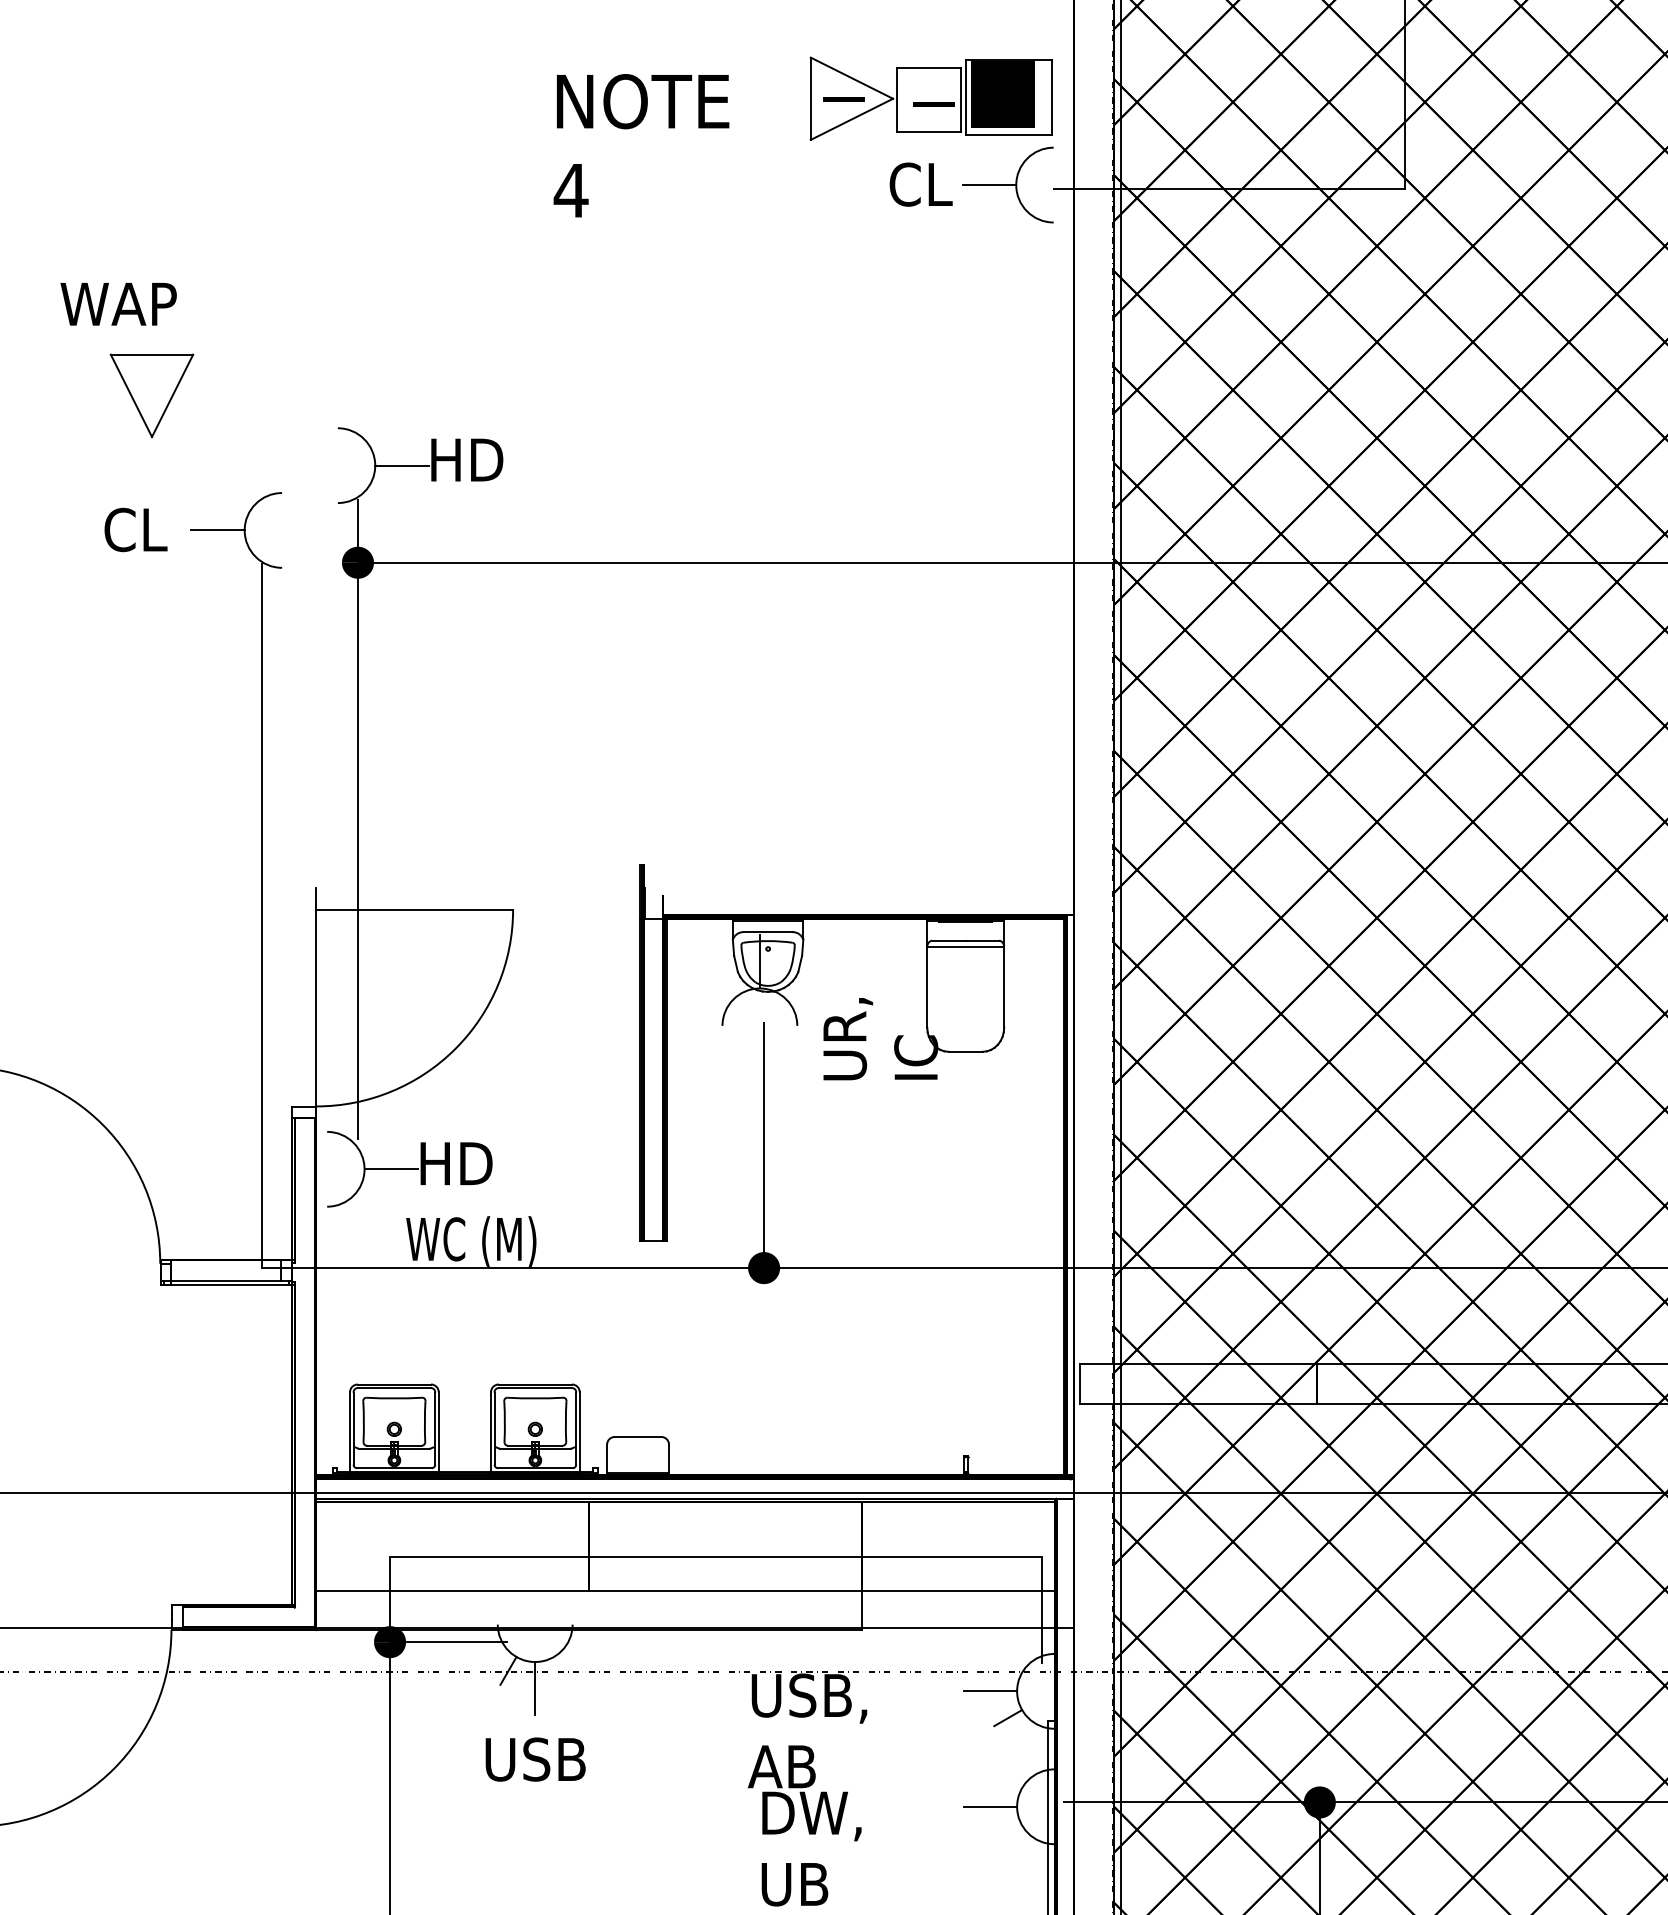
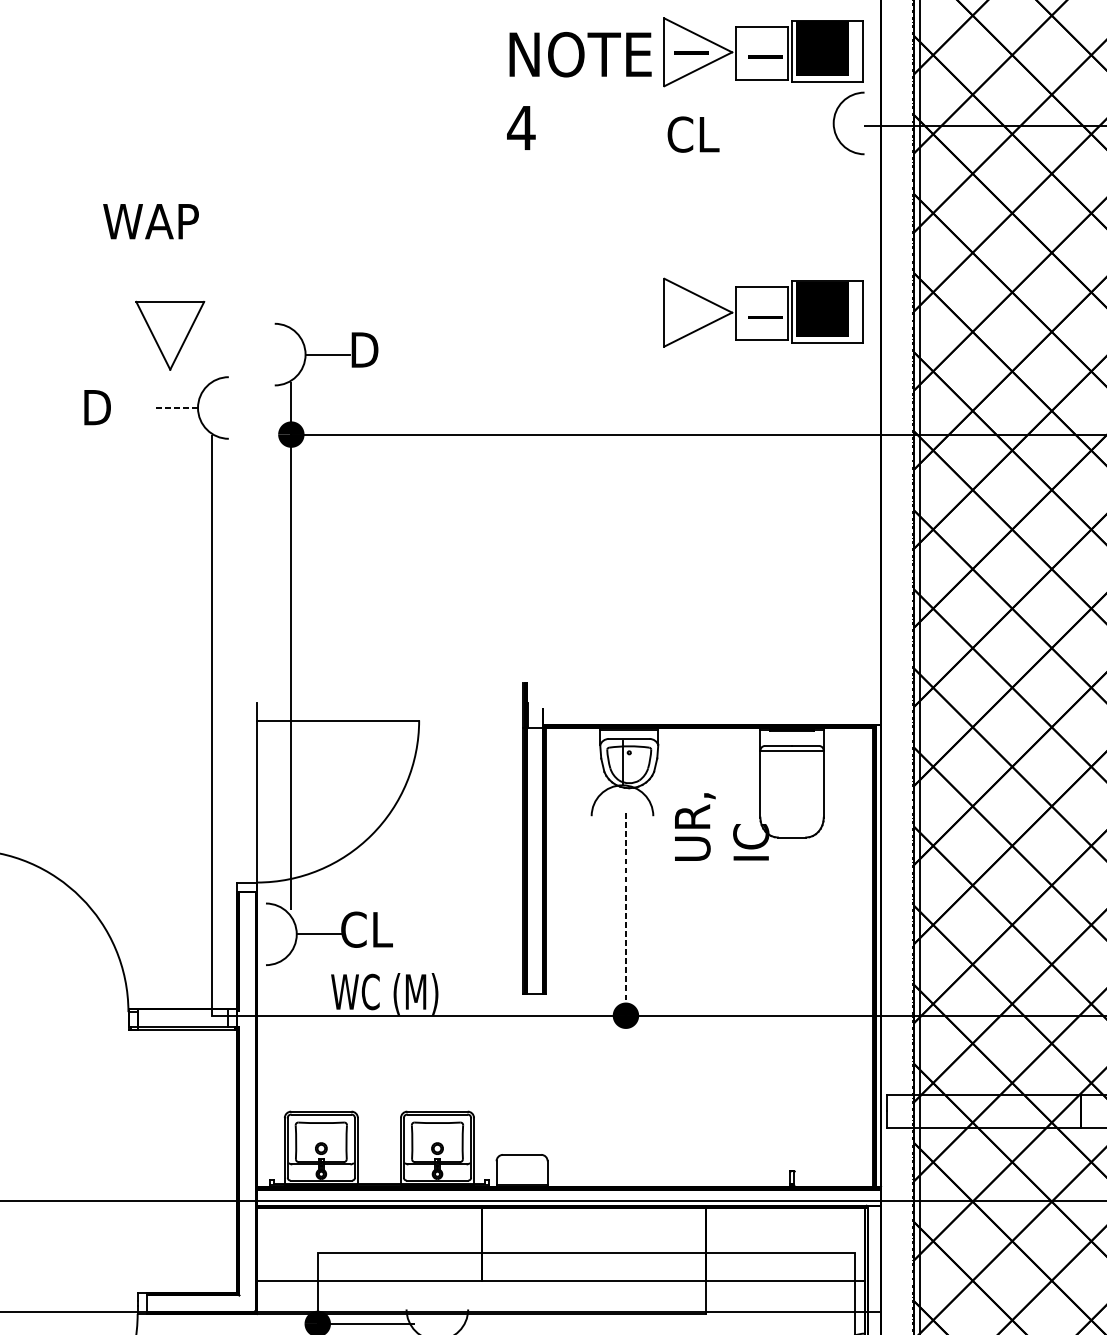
text: (641, 145) -> (579, 90), moved
text: (920, 184) -> (693, 134), moved
line: (989, 185) -> (811, 123), removed
text: (118, 304) -> (150, 221), moved
part: (151, 395) -> (169, 335), moved
part: (930, 414) -> (763, 312), added
text: (469, 459) -> (383, 349), HD -> D
text: (135, 529) -> (108, 407), CL -> D
line: (217, 530) -> (175, 408), solid -> dashed
line: (764, 1145) -> (626, 914), solid -> dashed
text: (455, 1163) -> (371, 929), HD -> CL

